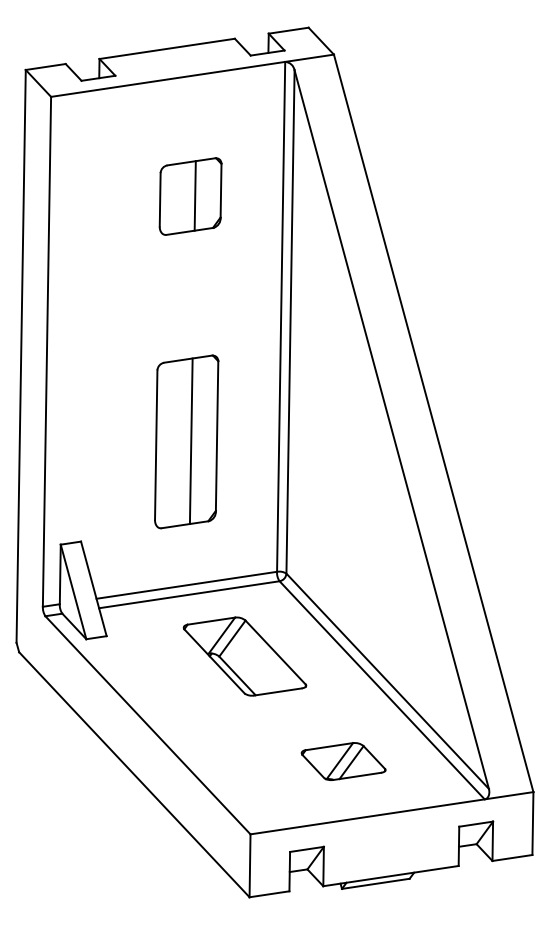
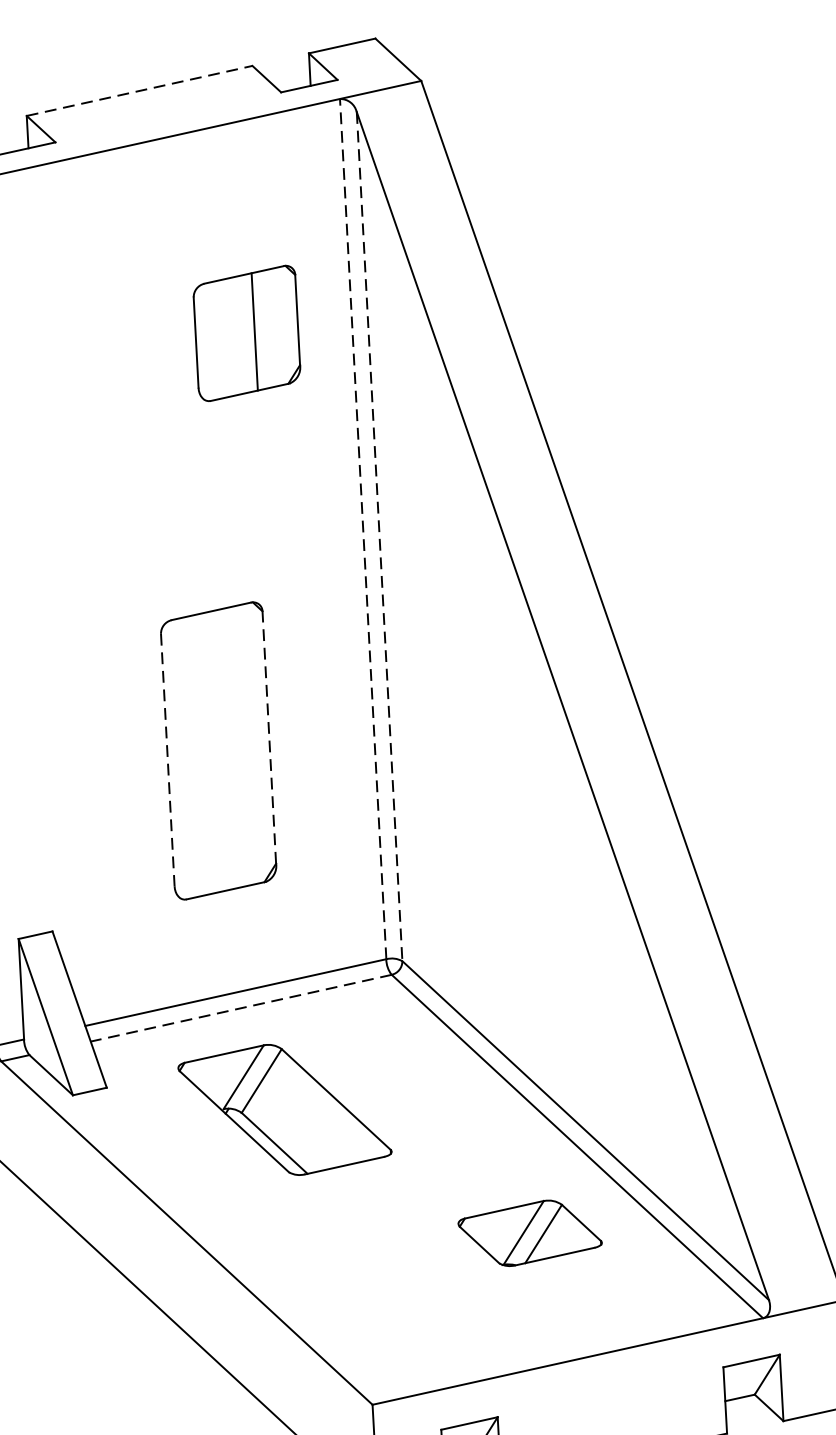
line: (167, 48) -> (140, 90), solid -> dashed
part: (190, 196) -> (246, 333), moved
line: (281, 316) -> (363, 528), solid -> dashed
line: (290, 321) -> (379, 535), solid -> dashed
line: (217, 436) -> (270, 738), solid -> dashed
line: (190, 441) -> (225, 749), removed
line: (156, 445) -> (168, 760), solid -> dashed
line: (188, 594) -> (239, 1007), solid -> dashed
part: (244, 656) -> (284, 1109), moved
part: (343, 761) -> (529, 1233), moved

